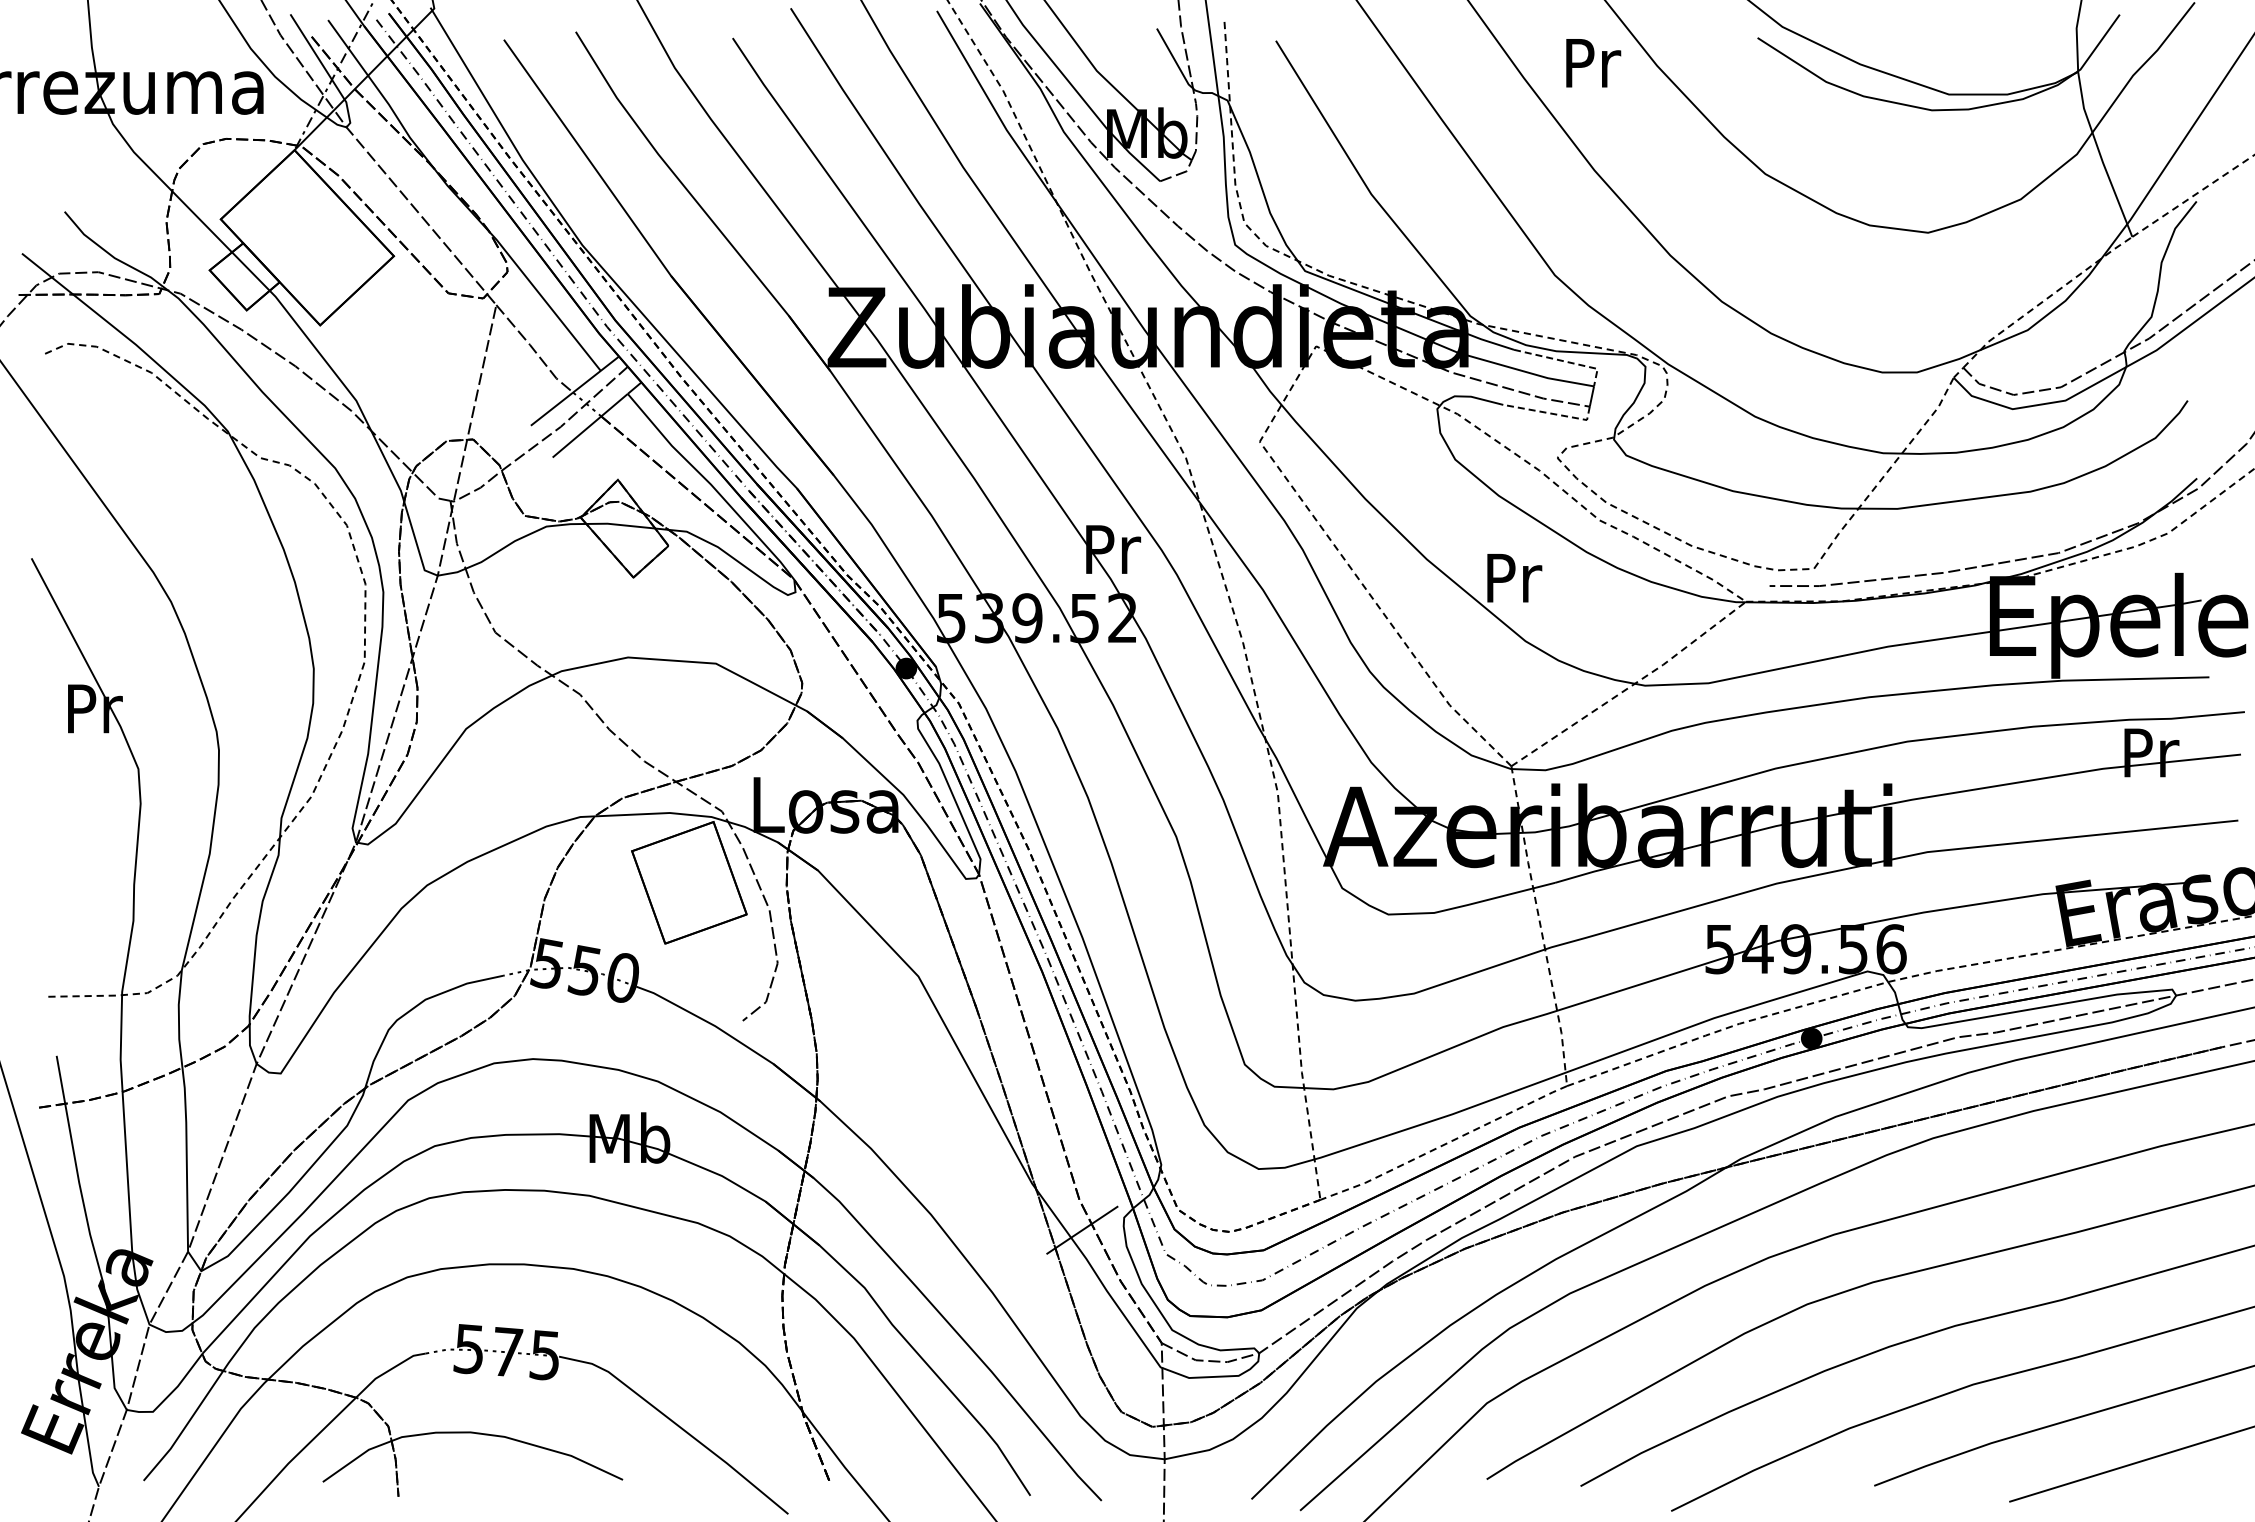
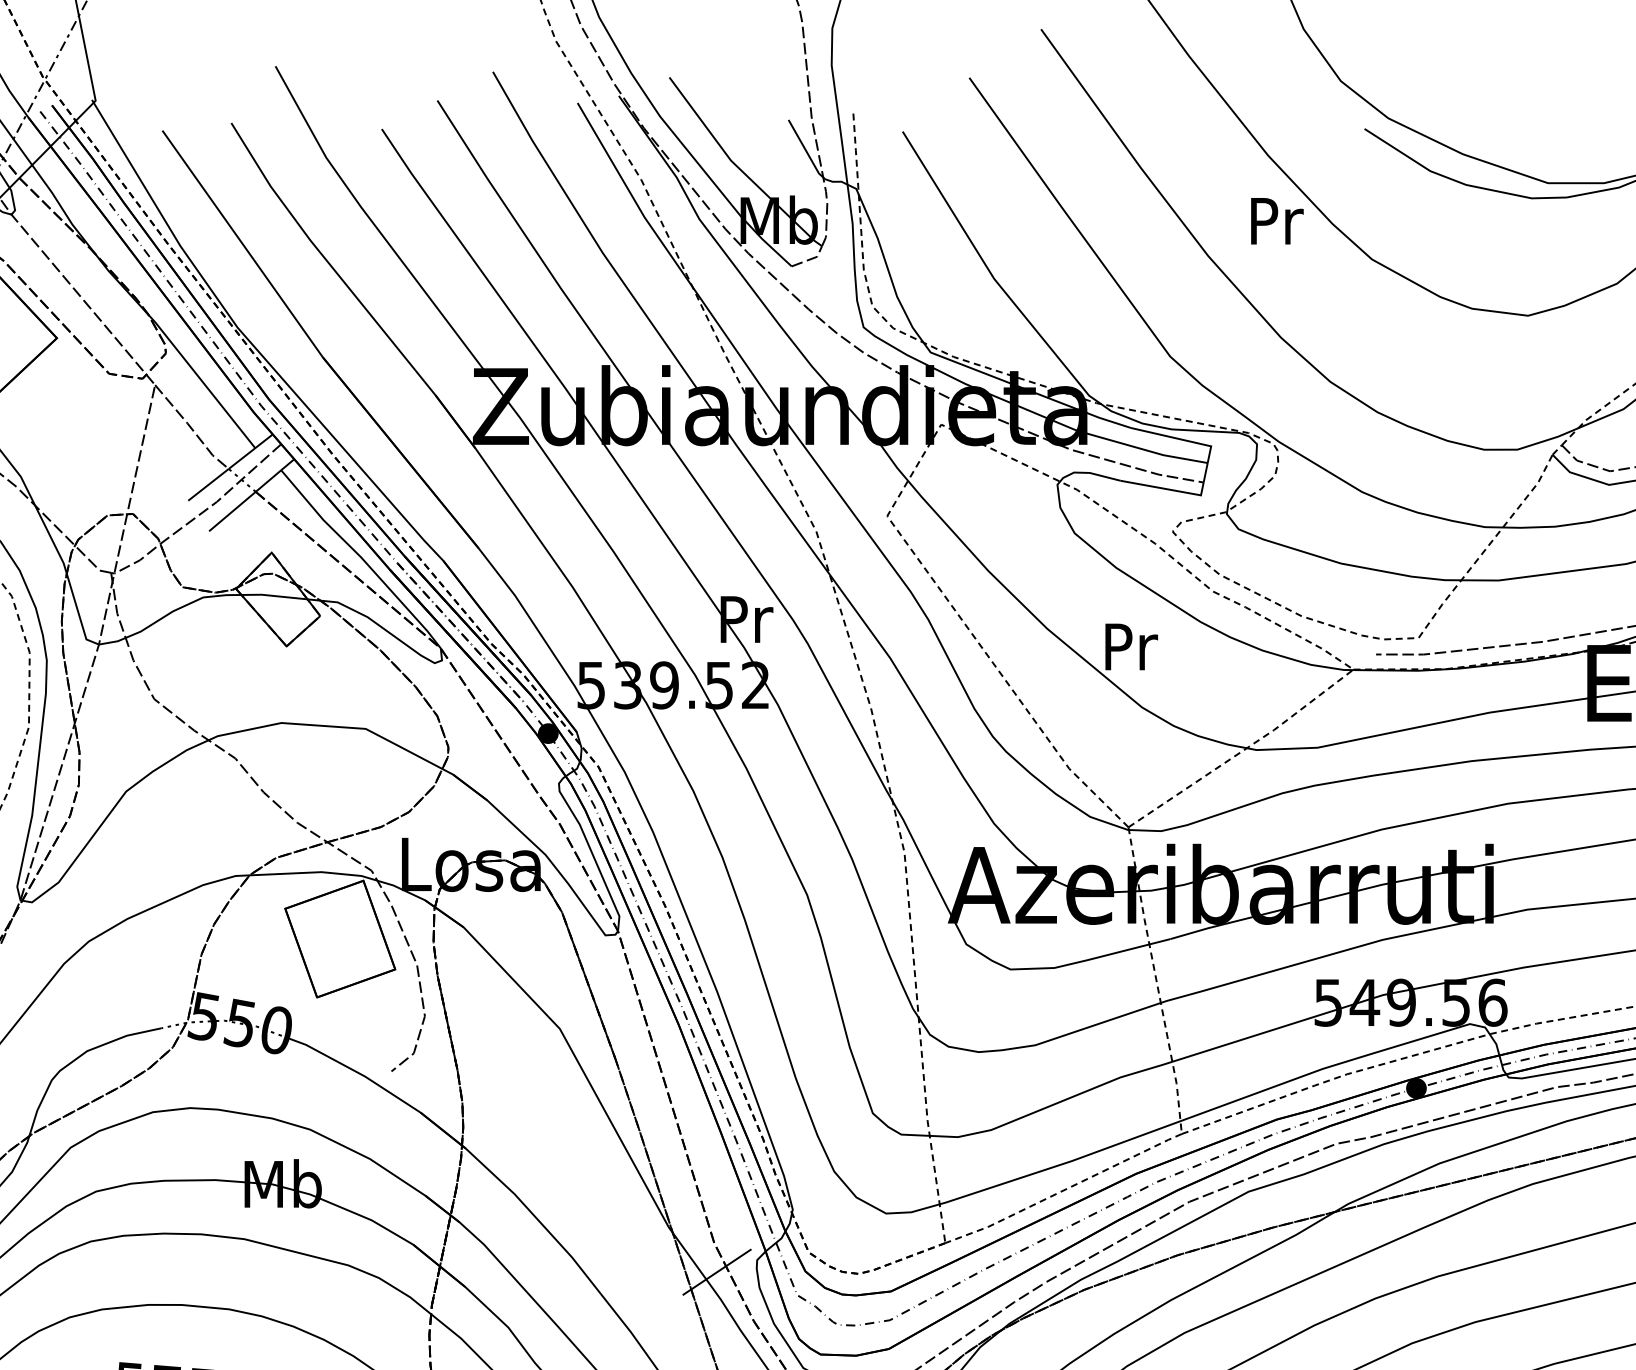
text: (1593, 63) -> (1277, 221), moved
line: (1565, 361) -> (1180, 439), dashed -> solid
line: (1551, 413) -> (1166, 489), dashed -> solid

